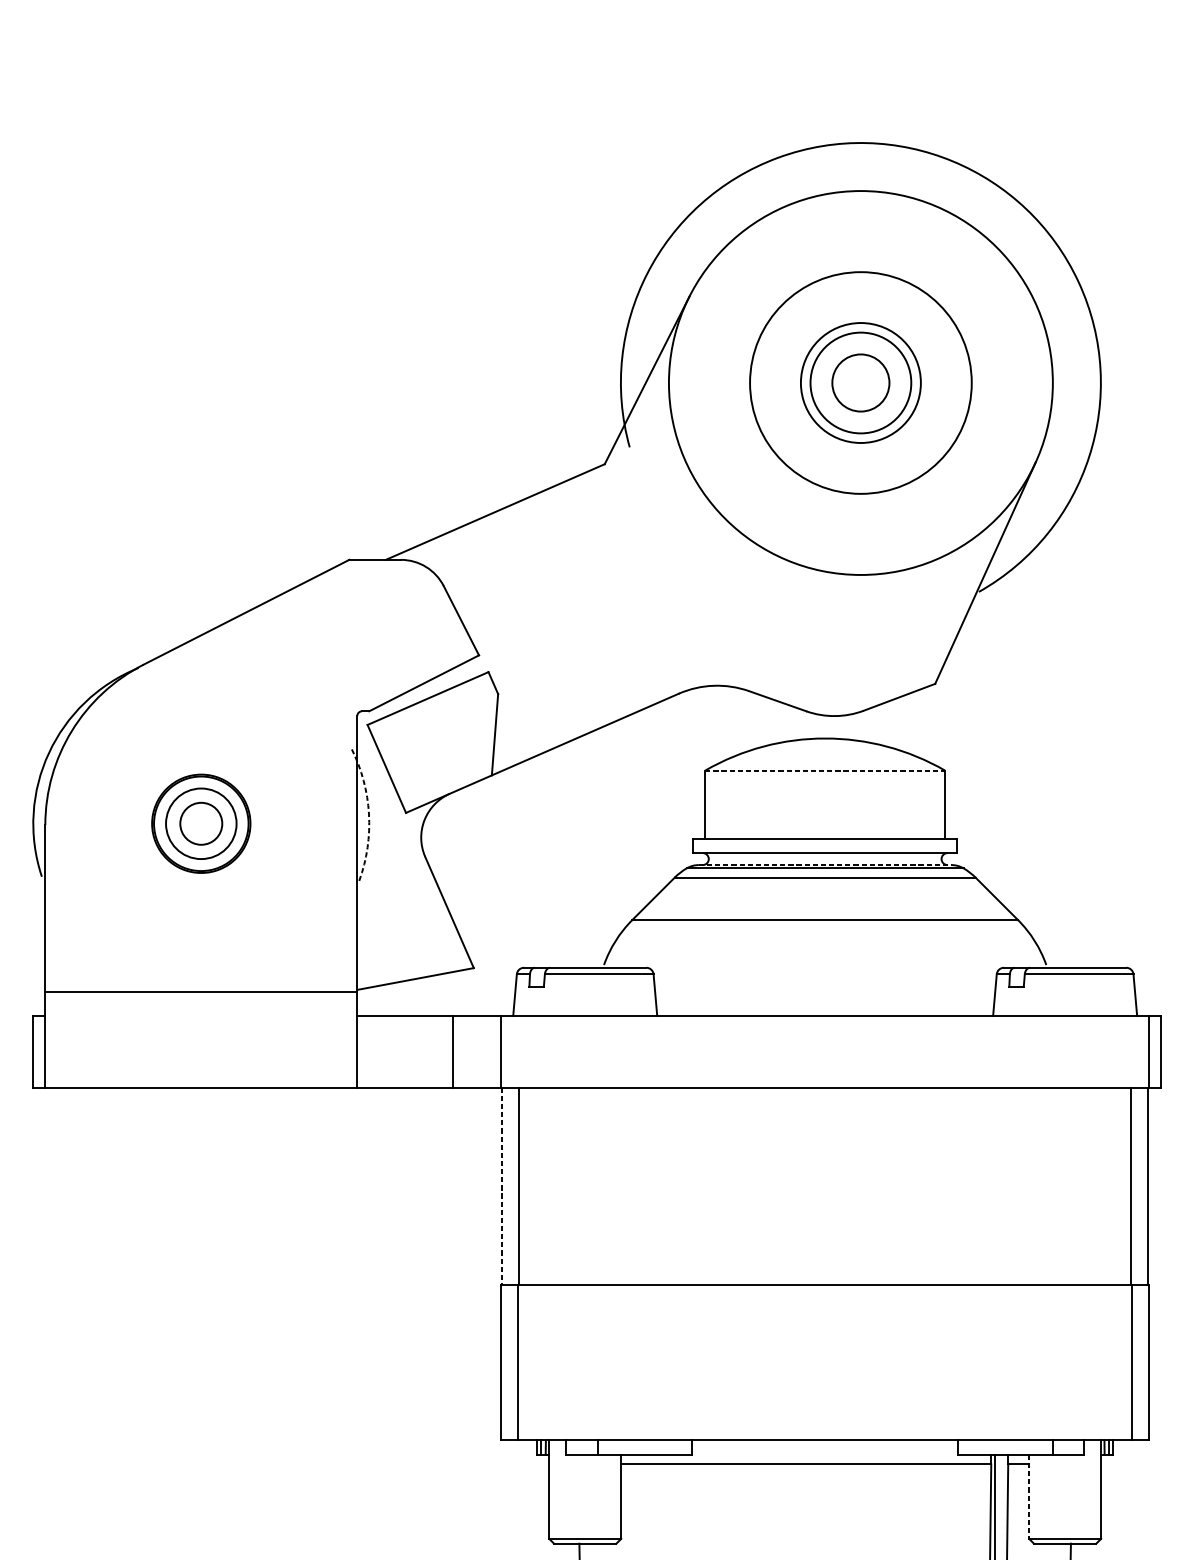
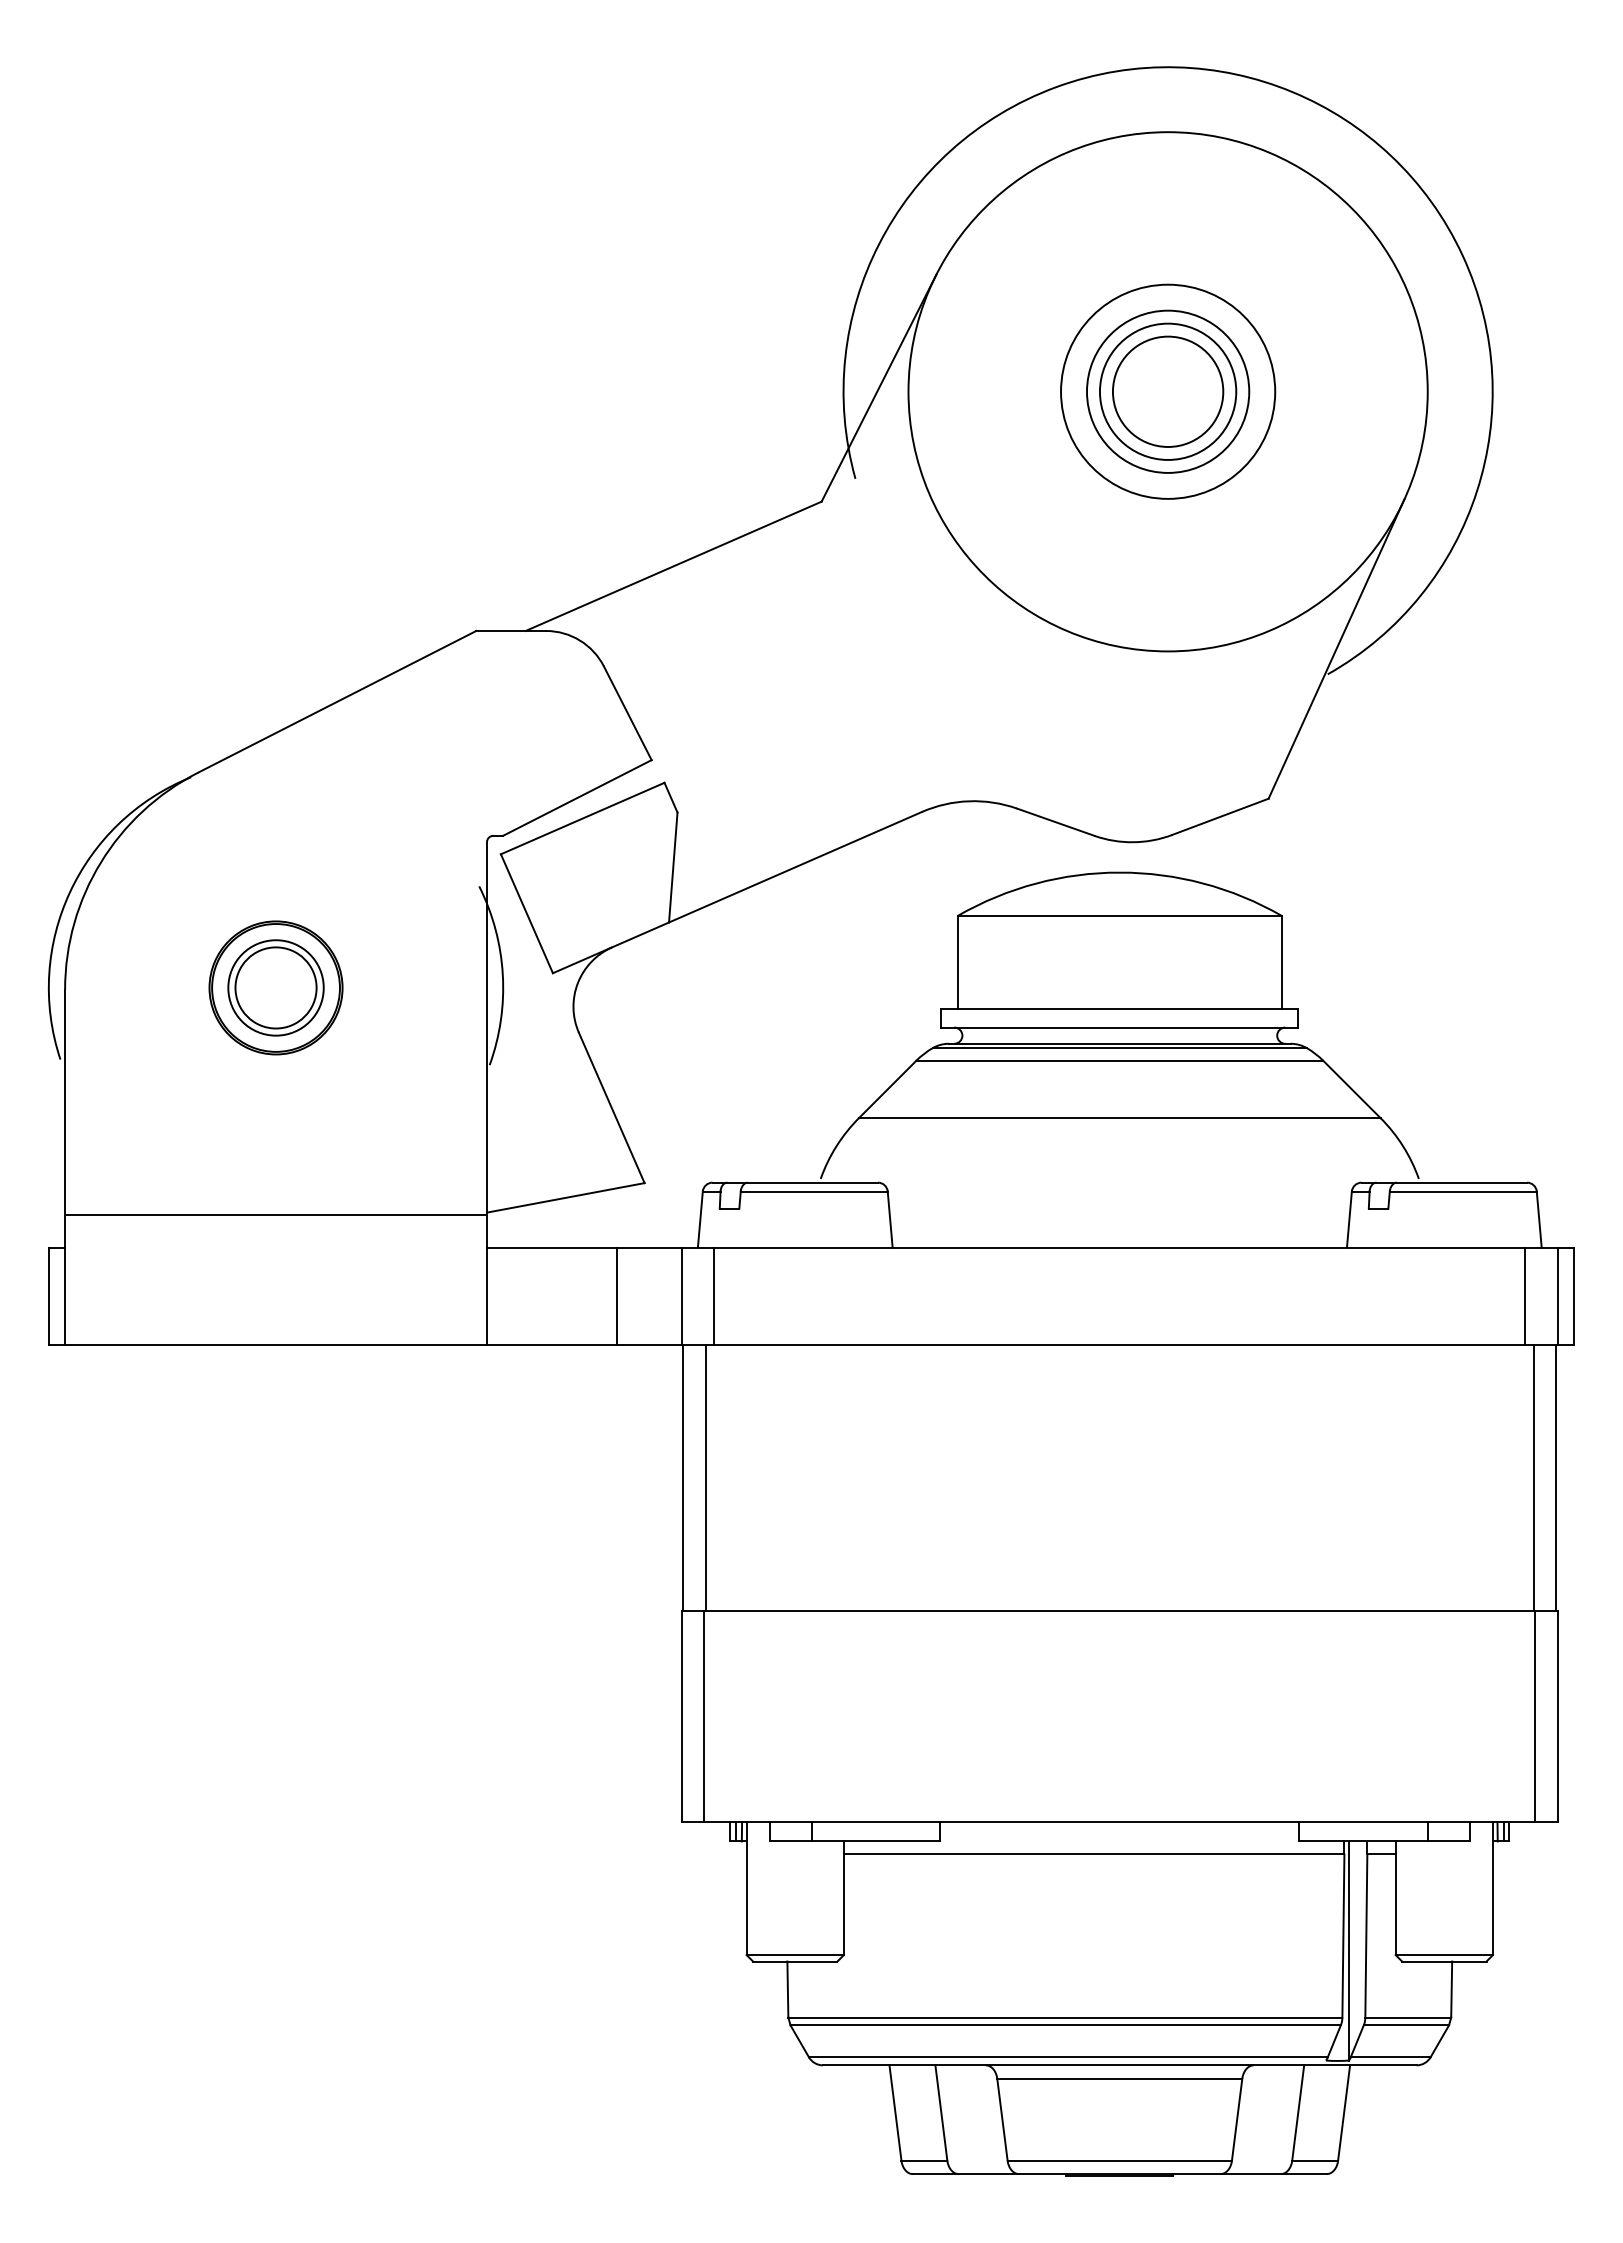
circle: (860, 382) -> (1167, 391), size x1.43
circle: (861, 382) -> (1168, 391), size x0.71
line: (825, 770) -> (1120, 916), dashed -> solid
arc: (368, 813) -> (502, 974), dashed -> solid
circle: (200, 823) -> (275, 987), size x1.43
line: (824, 864) -> (1119, 1043), dashed -> solid
line: (525, 1051) -> (714, 1295), added
line: (1125, 1051) -> (1525, 1295), added
line: (502, 1186) -> (683, 1478), dashed -> solid
line: (1029, 1497) -> (1395, 1898), dashed -> solid

